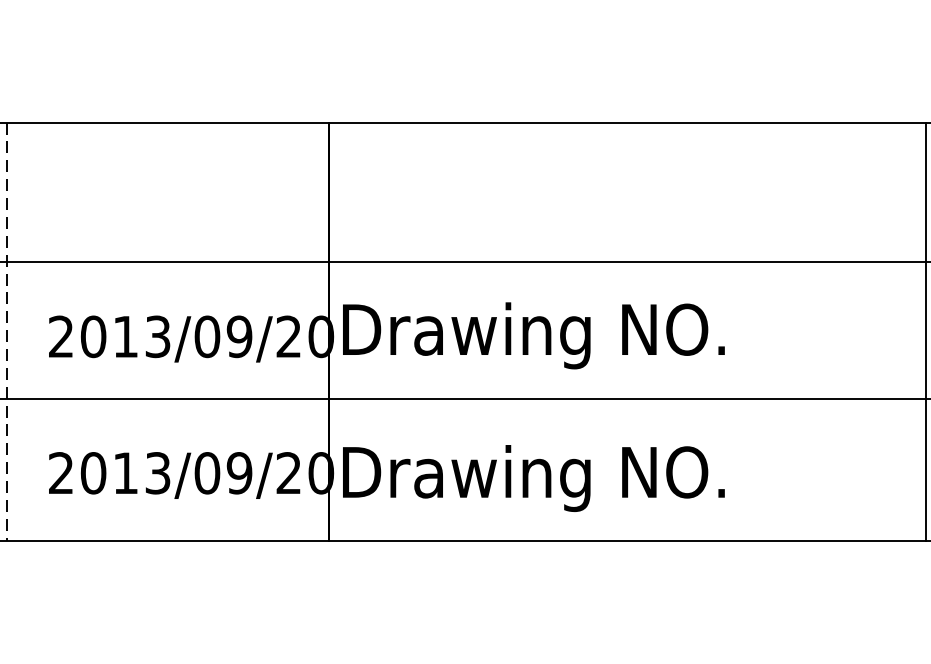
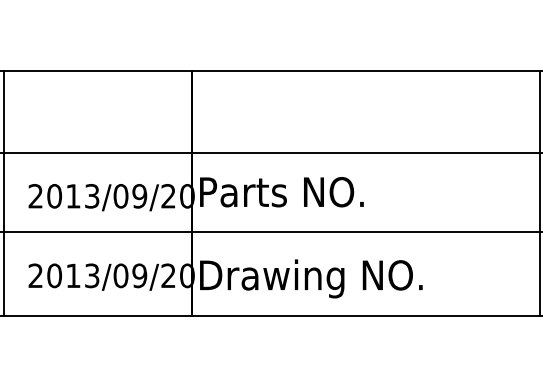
line: (7, 332) -> (4, 193), dashed -> solid
text: (535, 335) -> (312, 195), Drawing NO. -> Parts NO.

